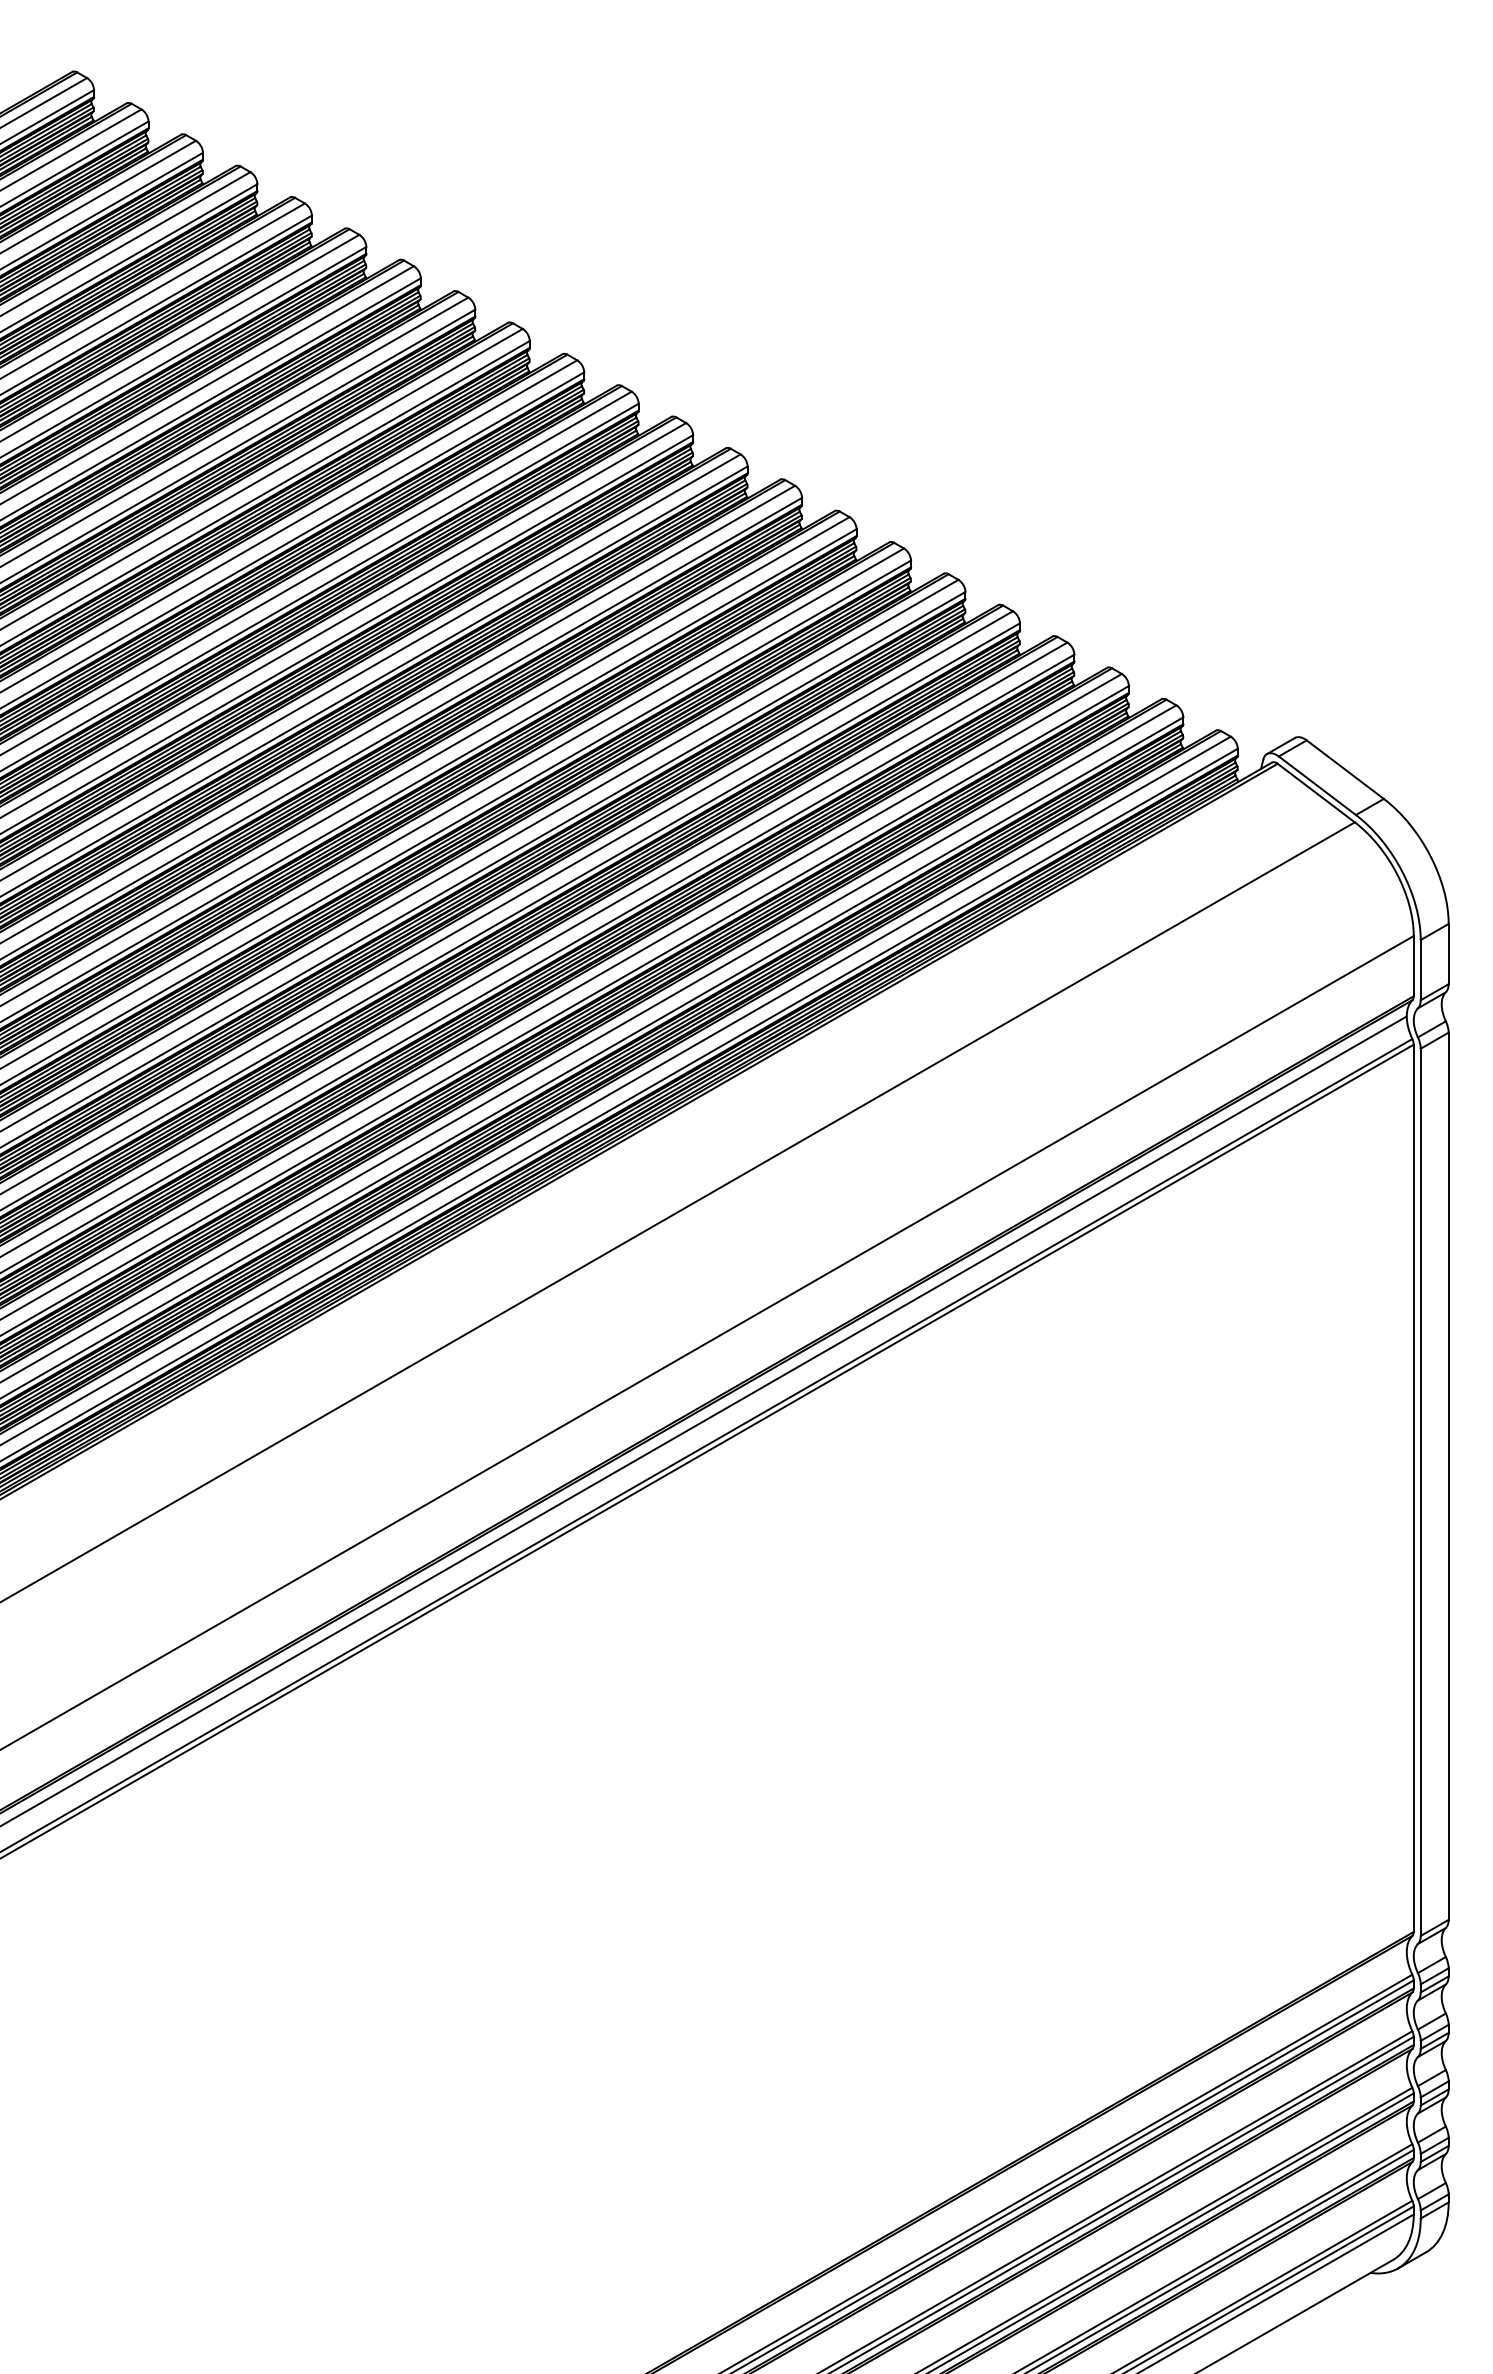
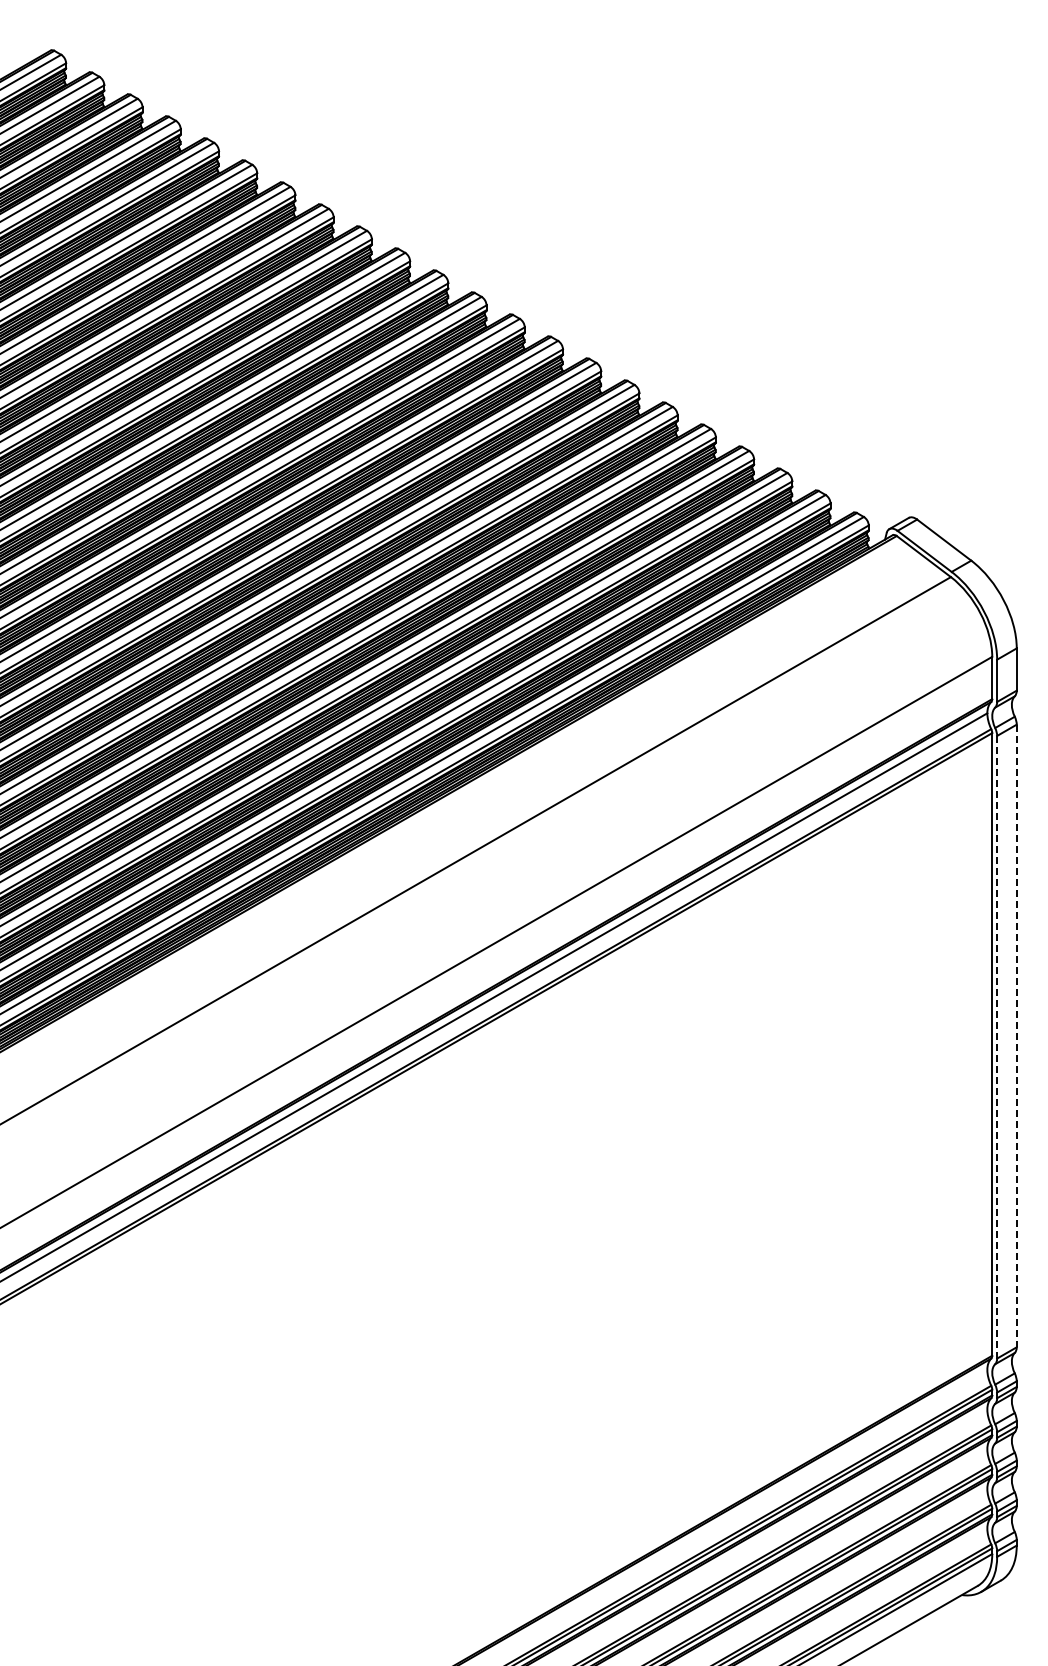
line: (1448, 1476) -> (1016, 1036), solid -> dashed
line: (1421, 1491) -> (997, 1046), solid -> dashed

